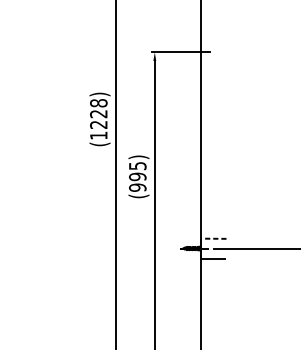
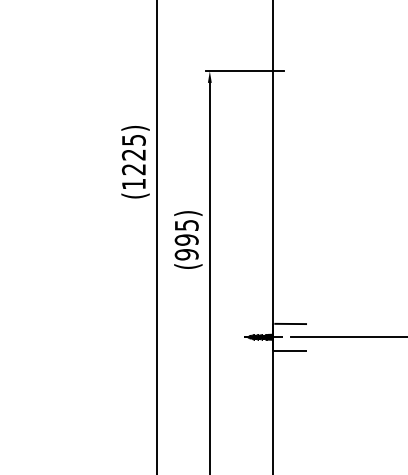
text: (98, 102) -> (133, 139), (1228) -> (1225)
line: (214, 238) -> (290, 323), dashed -> solid

